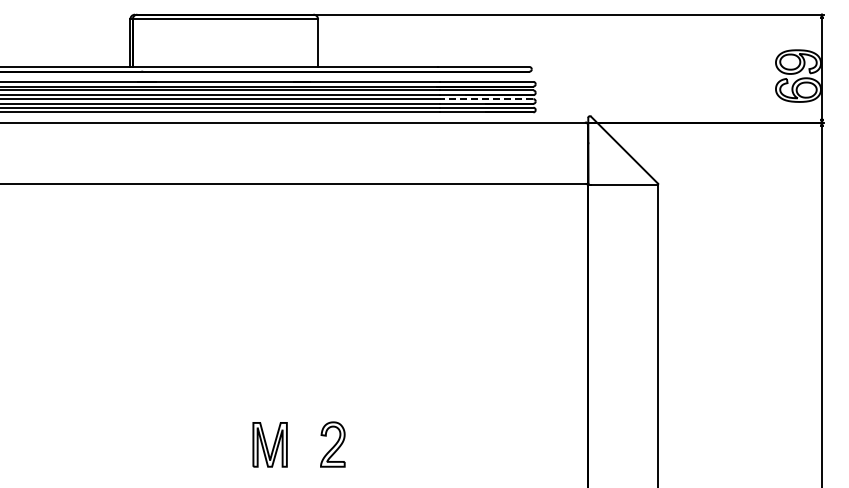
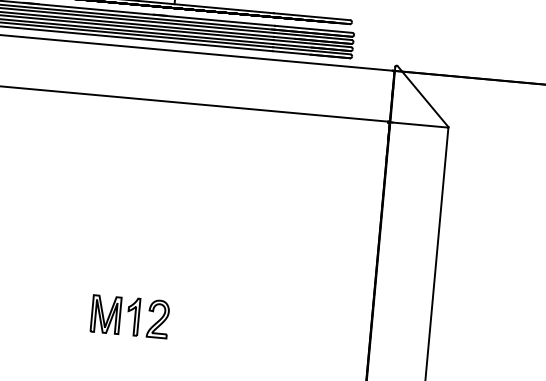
line: (486, 99) -> (312, 43), dashed -> solid
part: (302, 444) -> (133, 316), added

